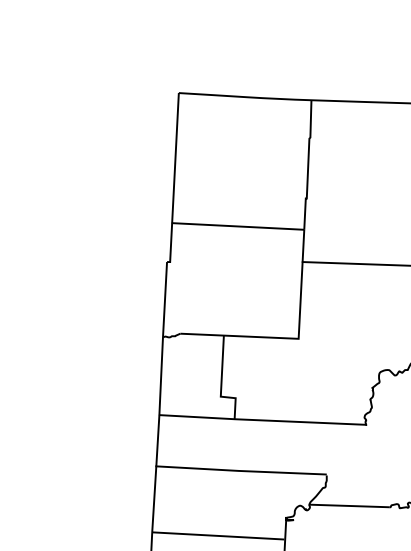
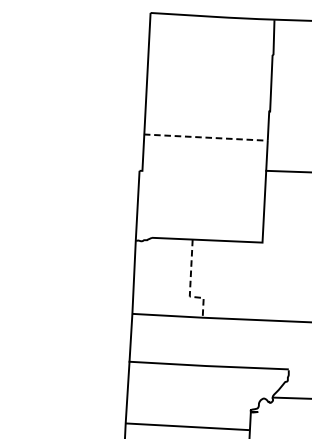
line: (238, 226) -> (206, 137), solid -> dashed
line: (221, 385) -> (190, 286), solid -> dashed

